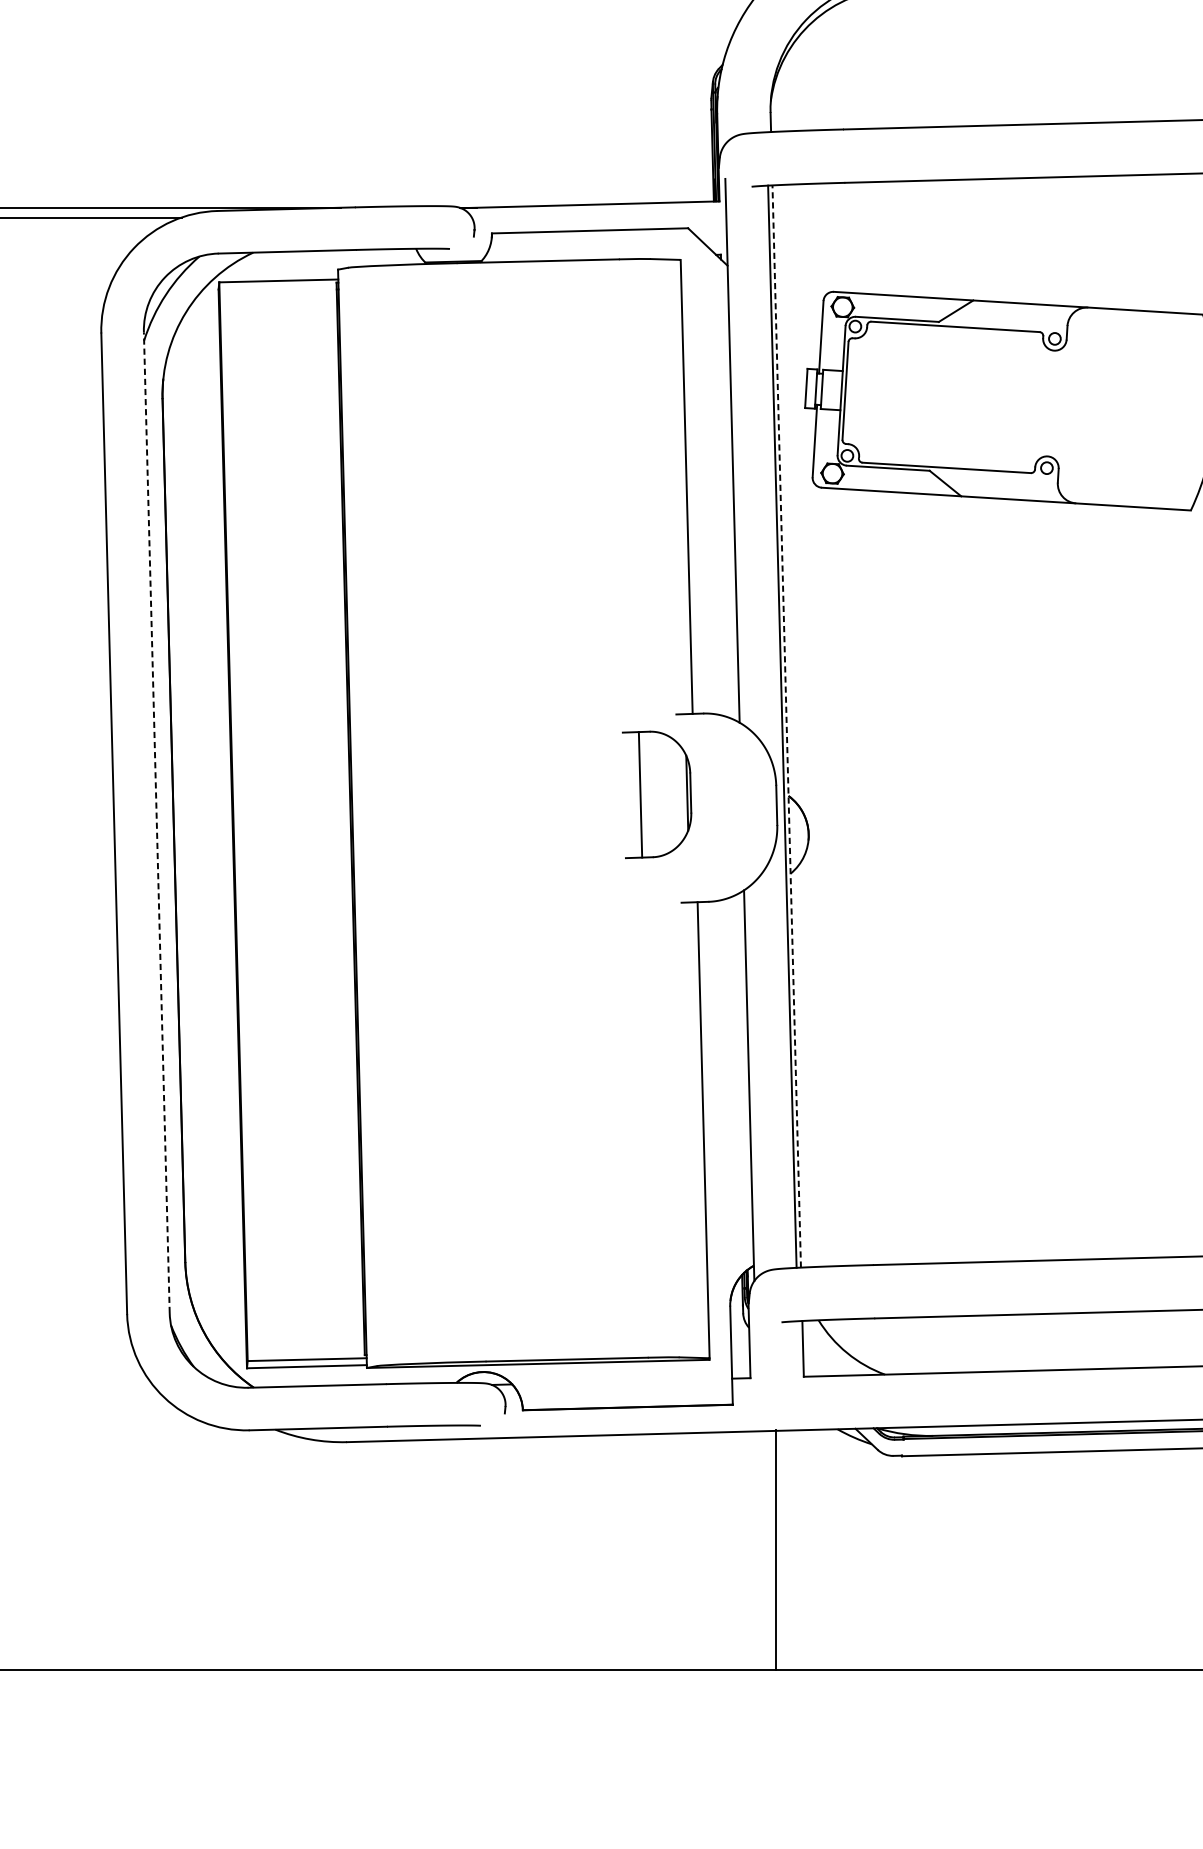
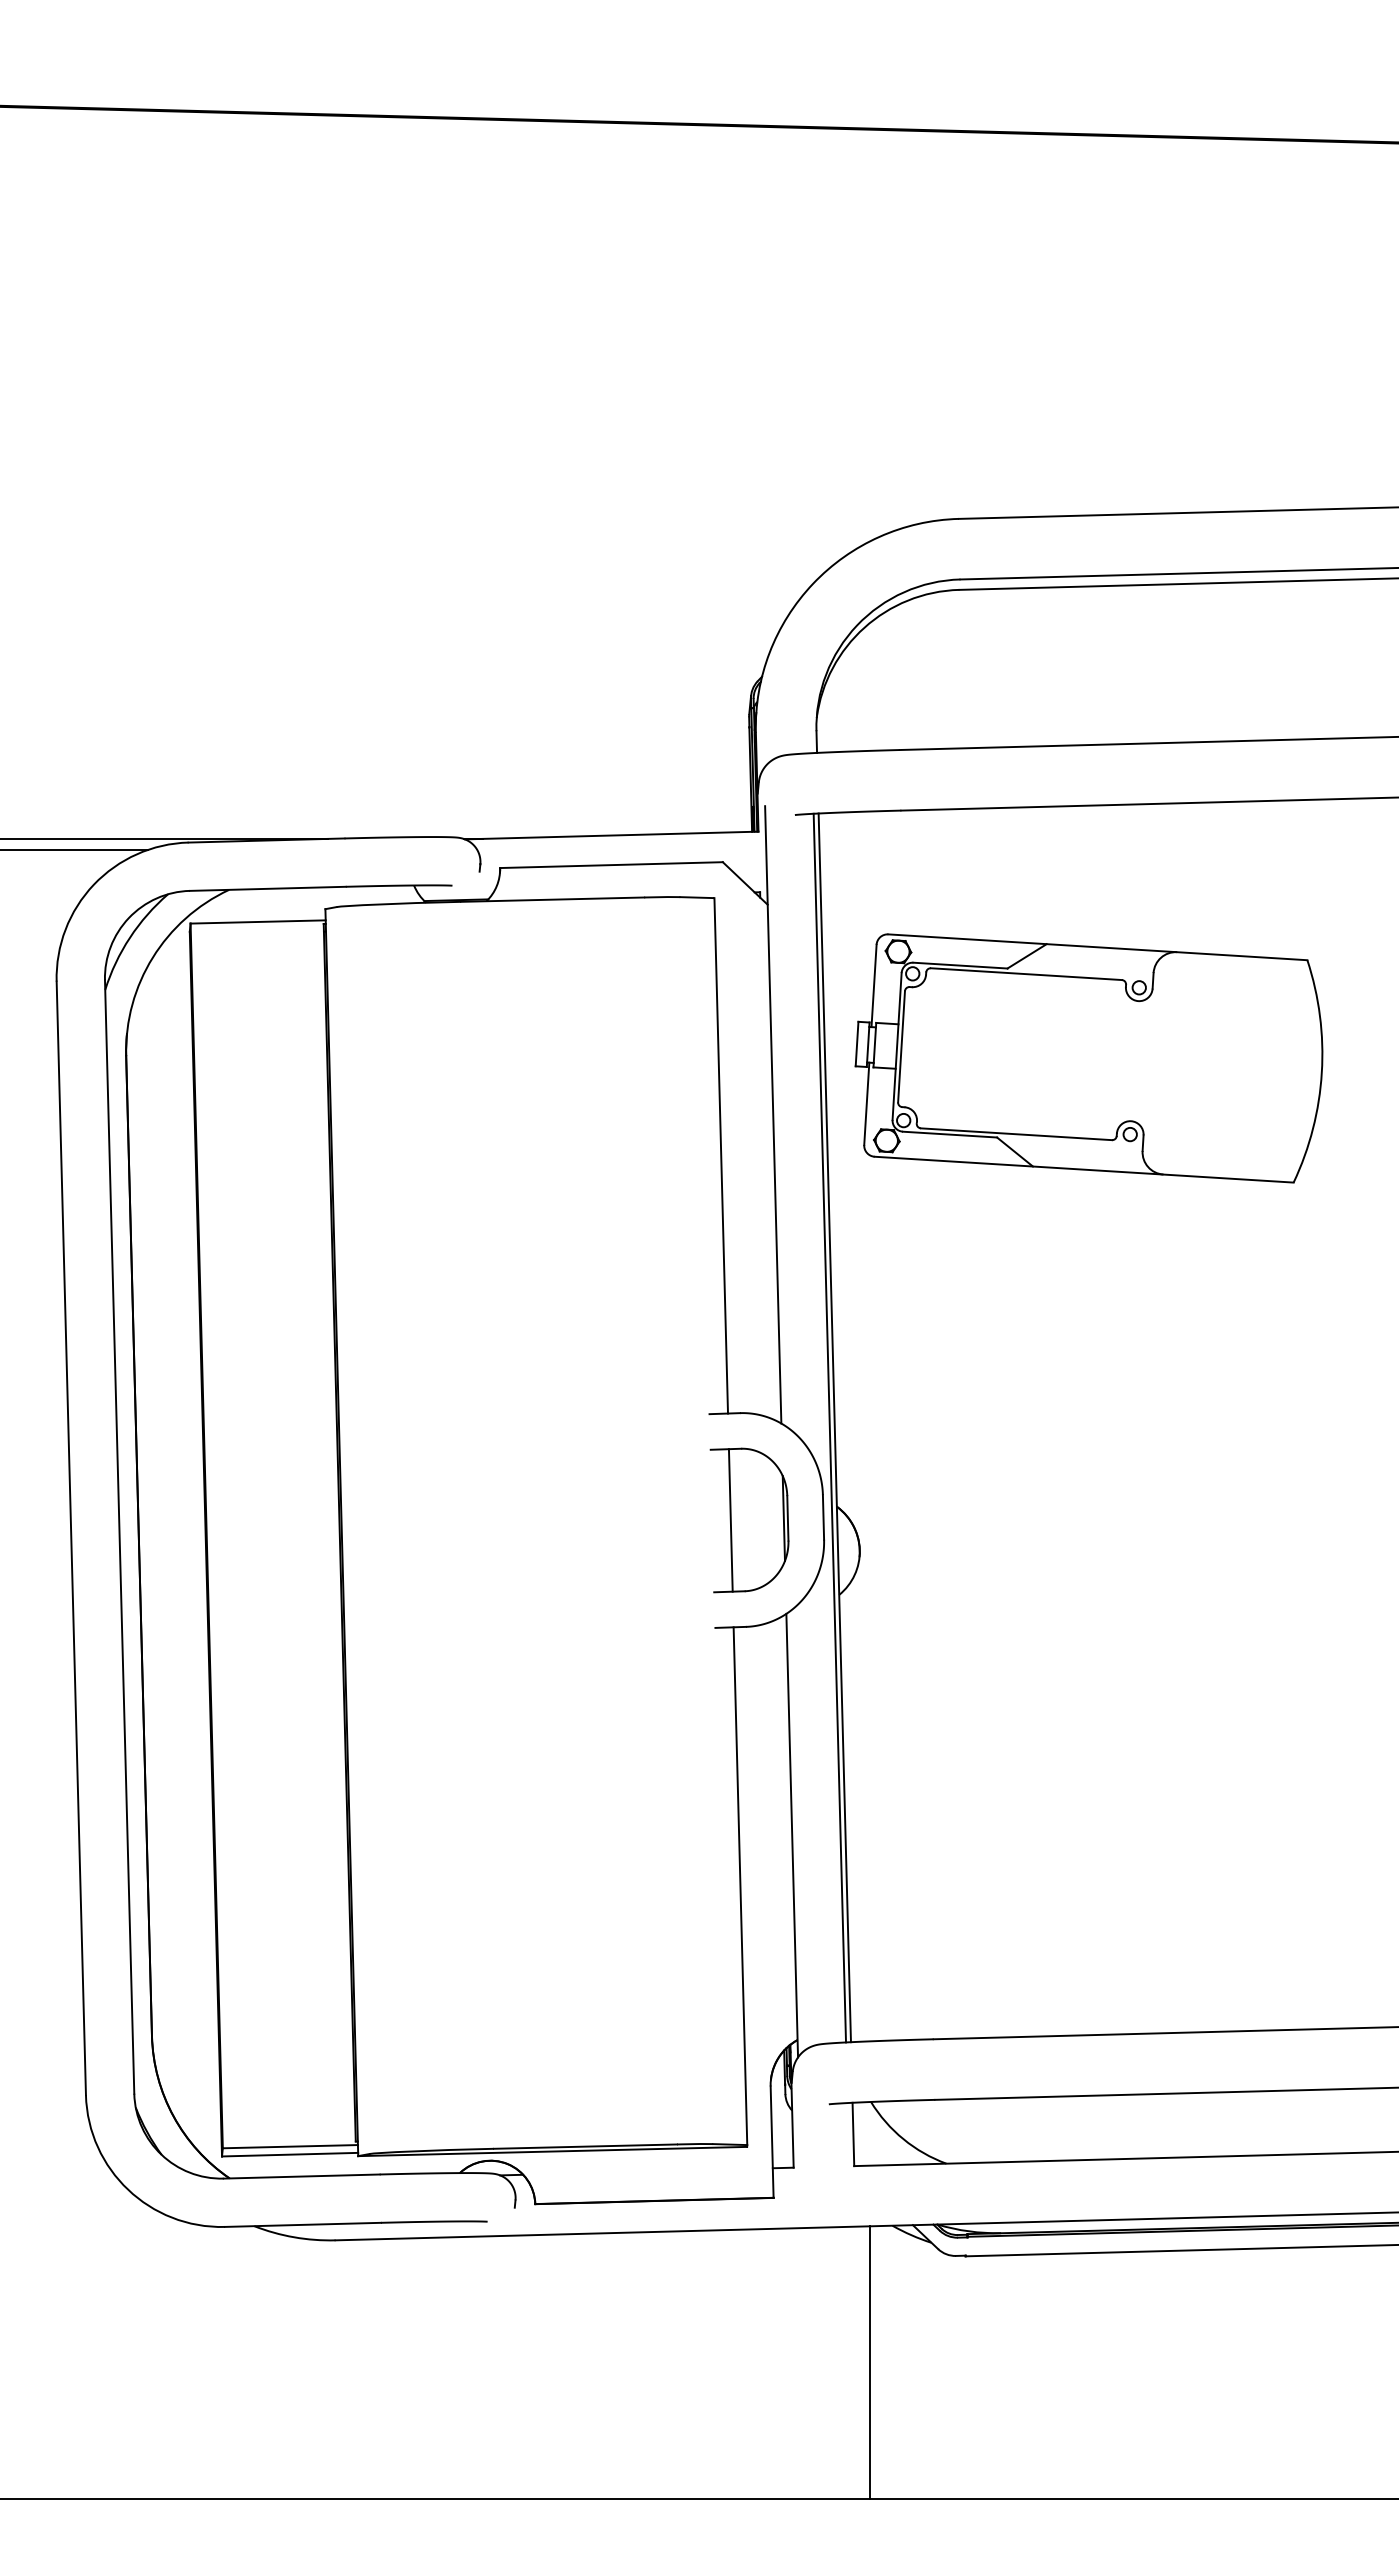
line: (786, 726) -> (834, 1427), dashed -> solid
part: (656, 794) -> (749, 1520), moved
line: (156, 823) -> (119, 1537), dashed -> solid
line: (776, 1549) -> (870, 2362), moved

